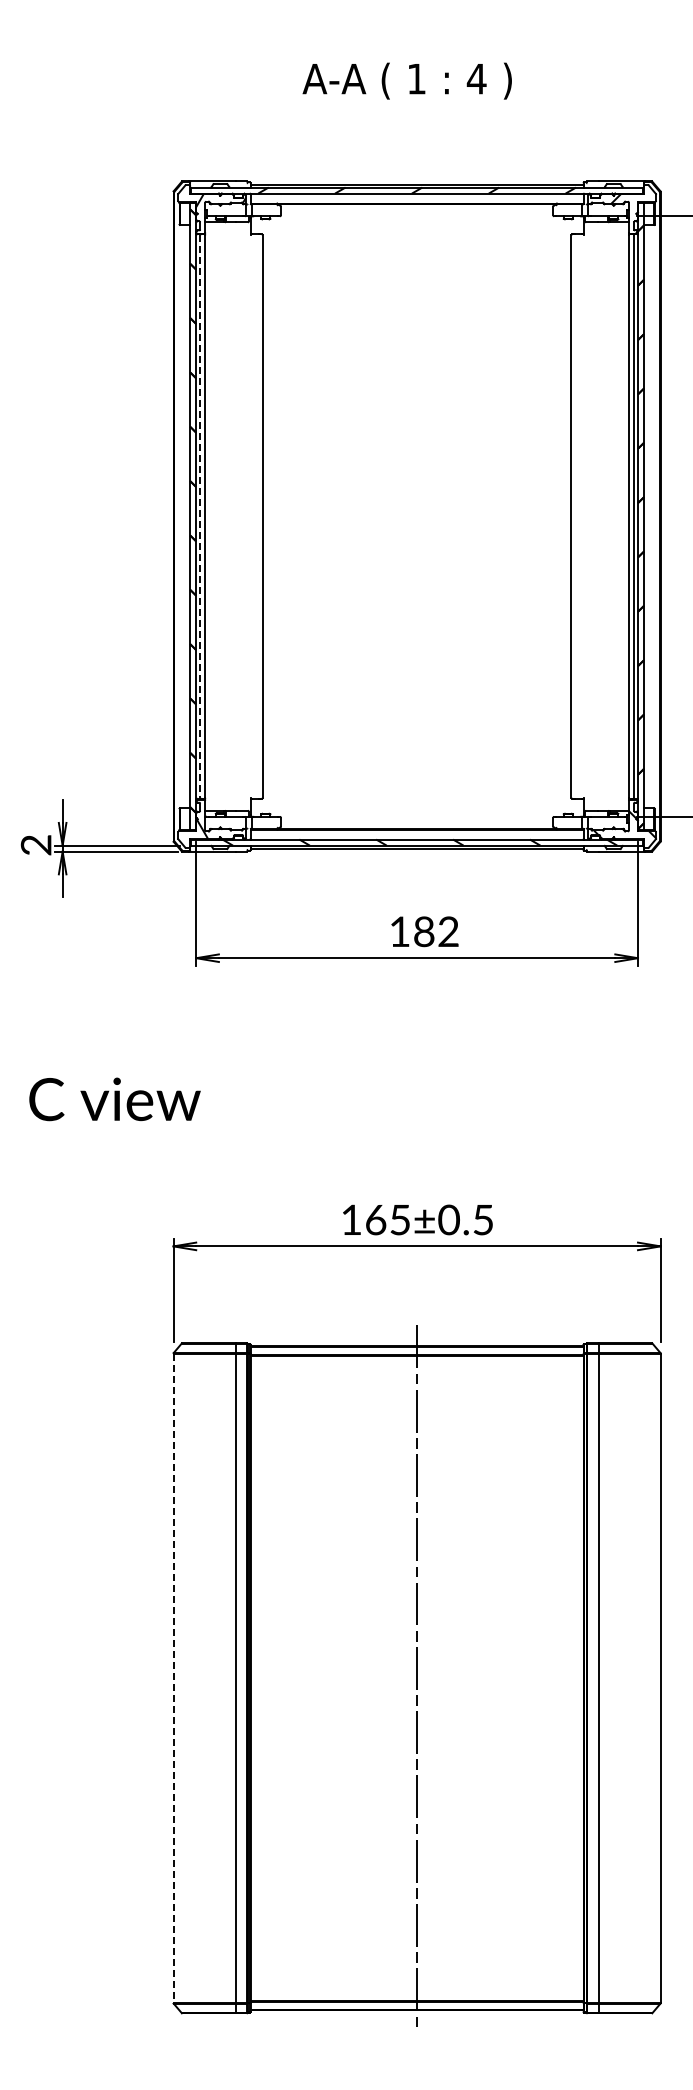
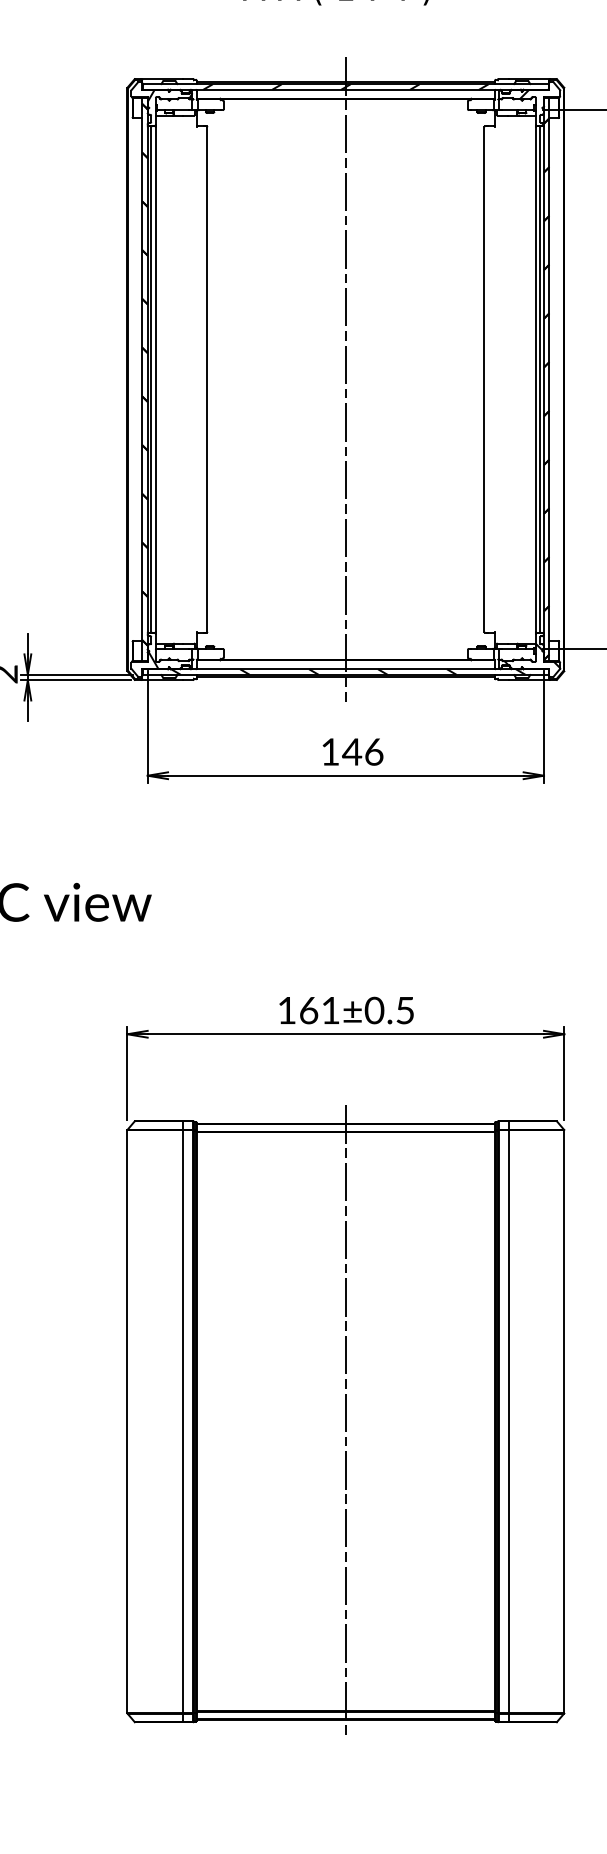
line: (417, 516) -> (346, 379), added
line: (200, 517) -> (151, 380), dashed -> solid
text: (435, 931) -> (362, 751), 182 -> 146
text: (399, 1220) -> (330, 1011), 165±0.5 -> 161±0.5
line: (173, 1678) -> (127, 1421), dashed -> solid

